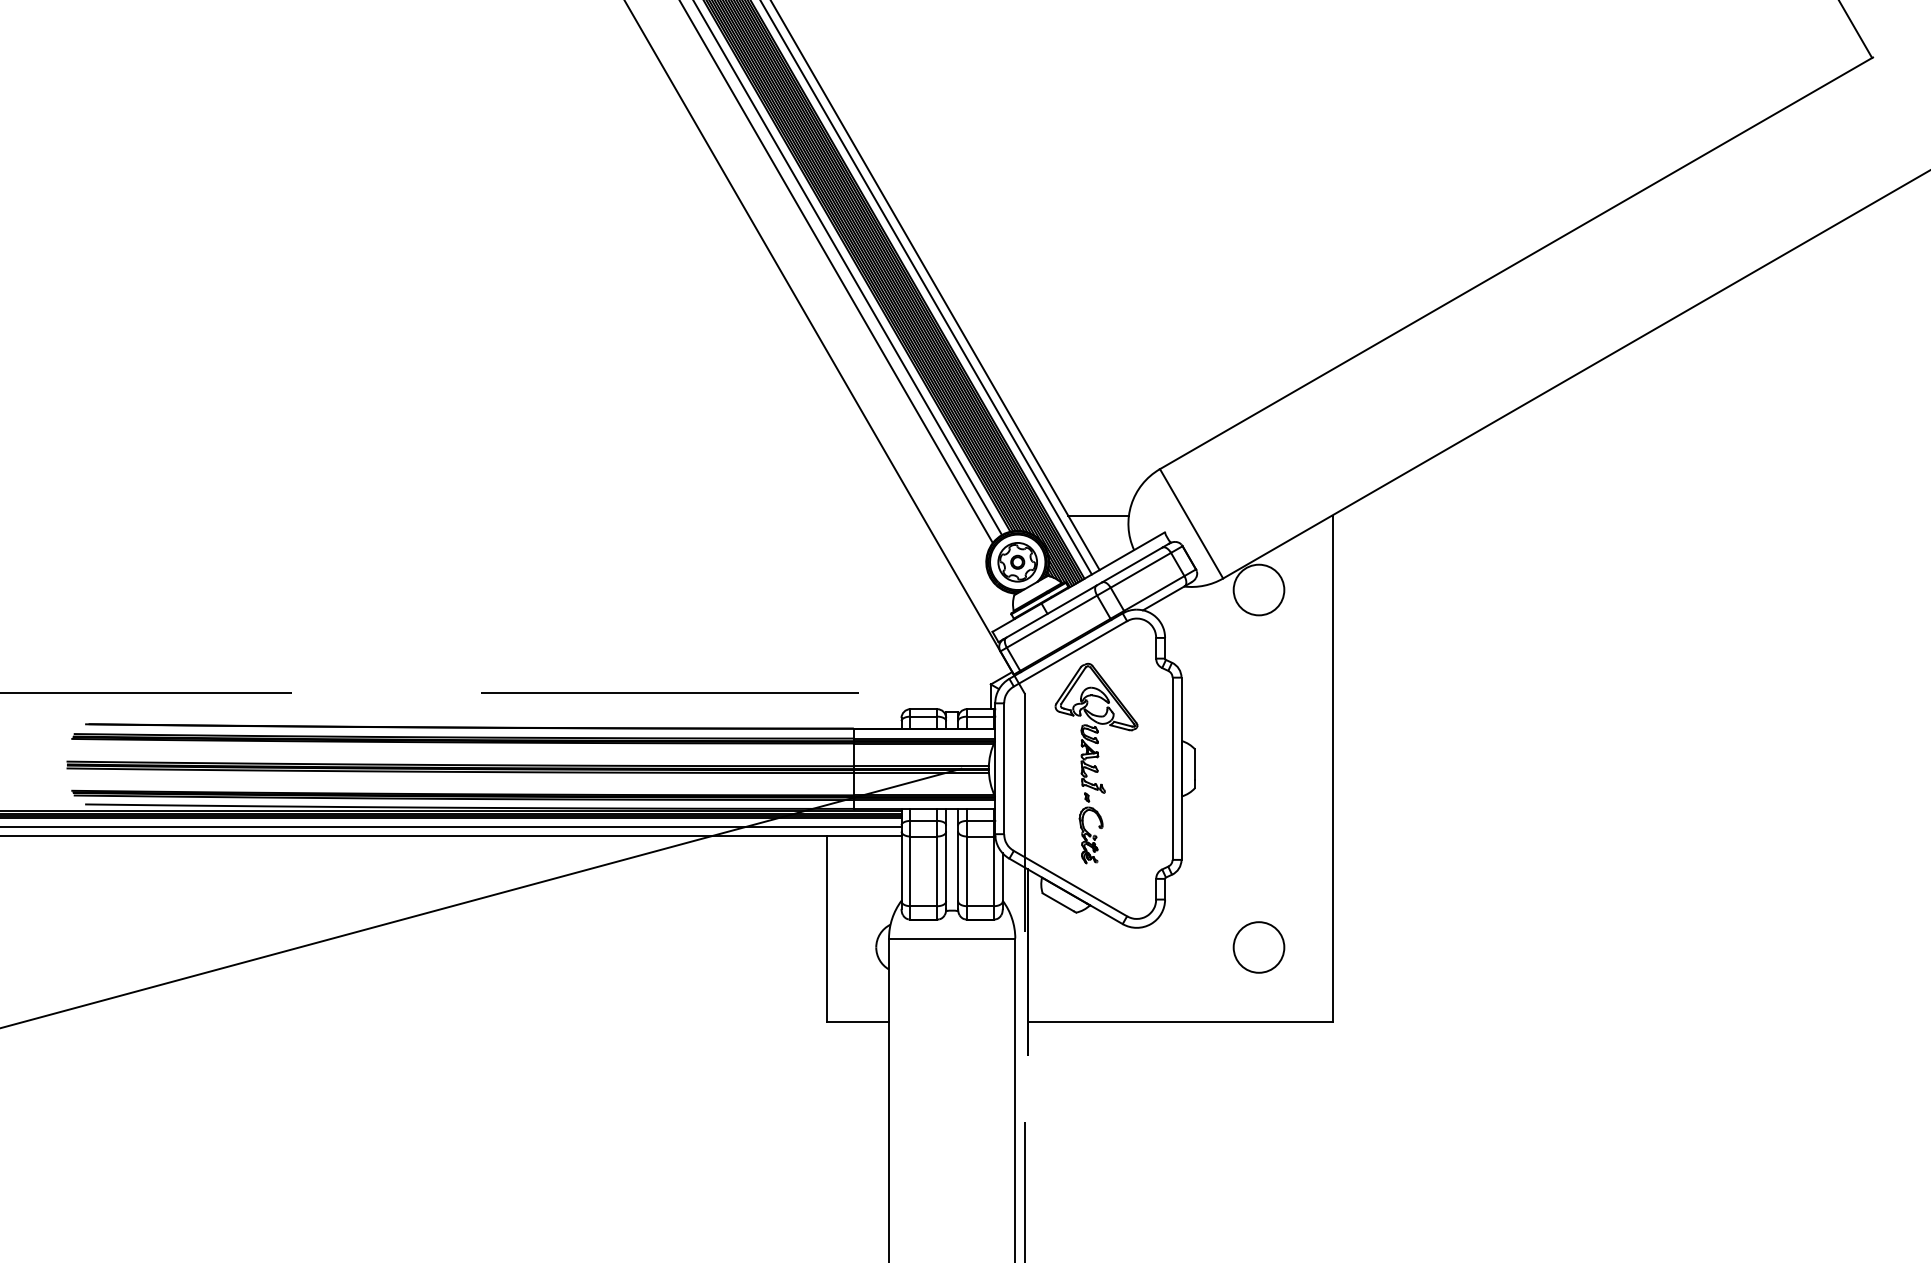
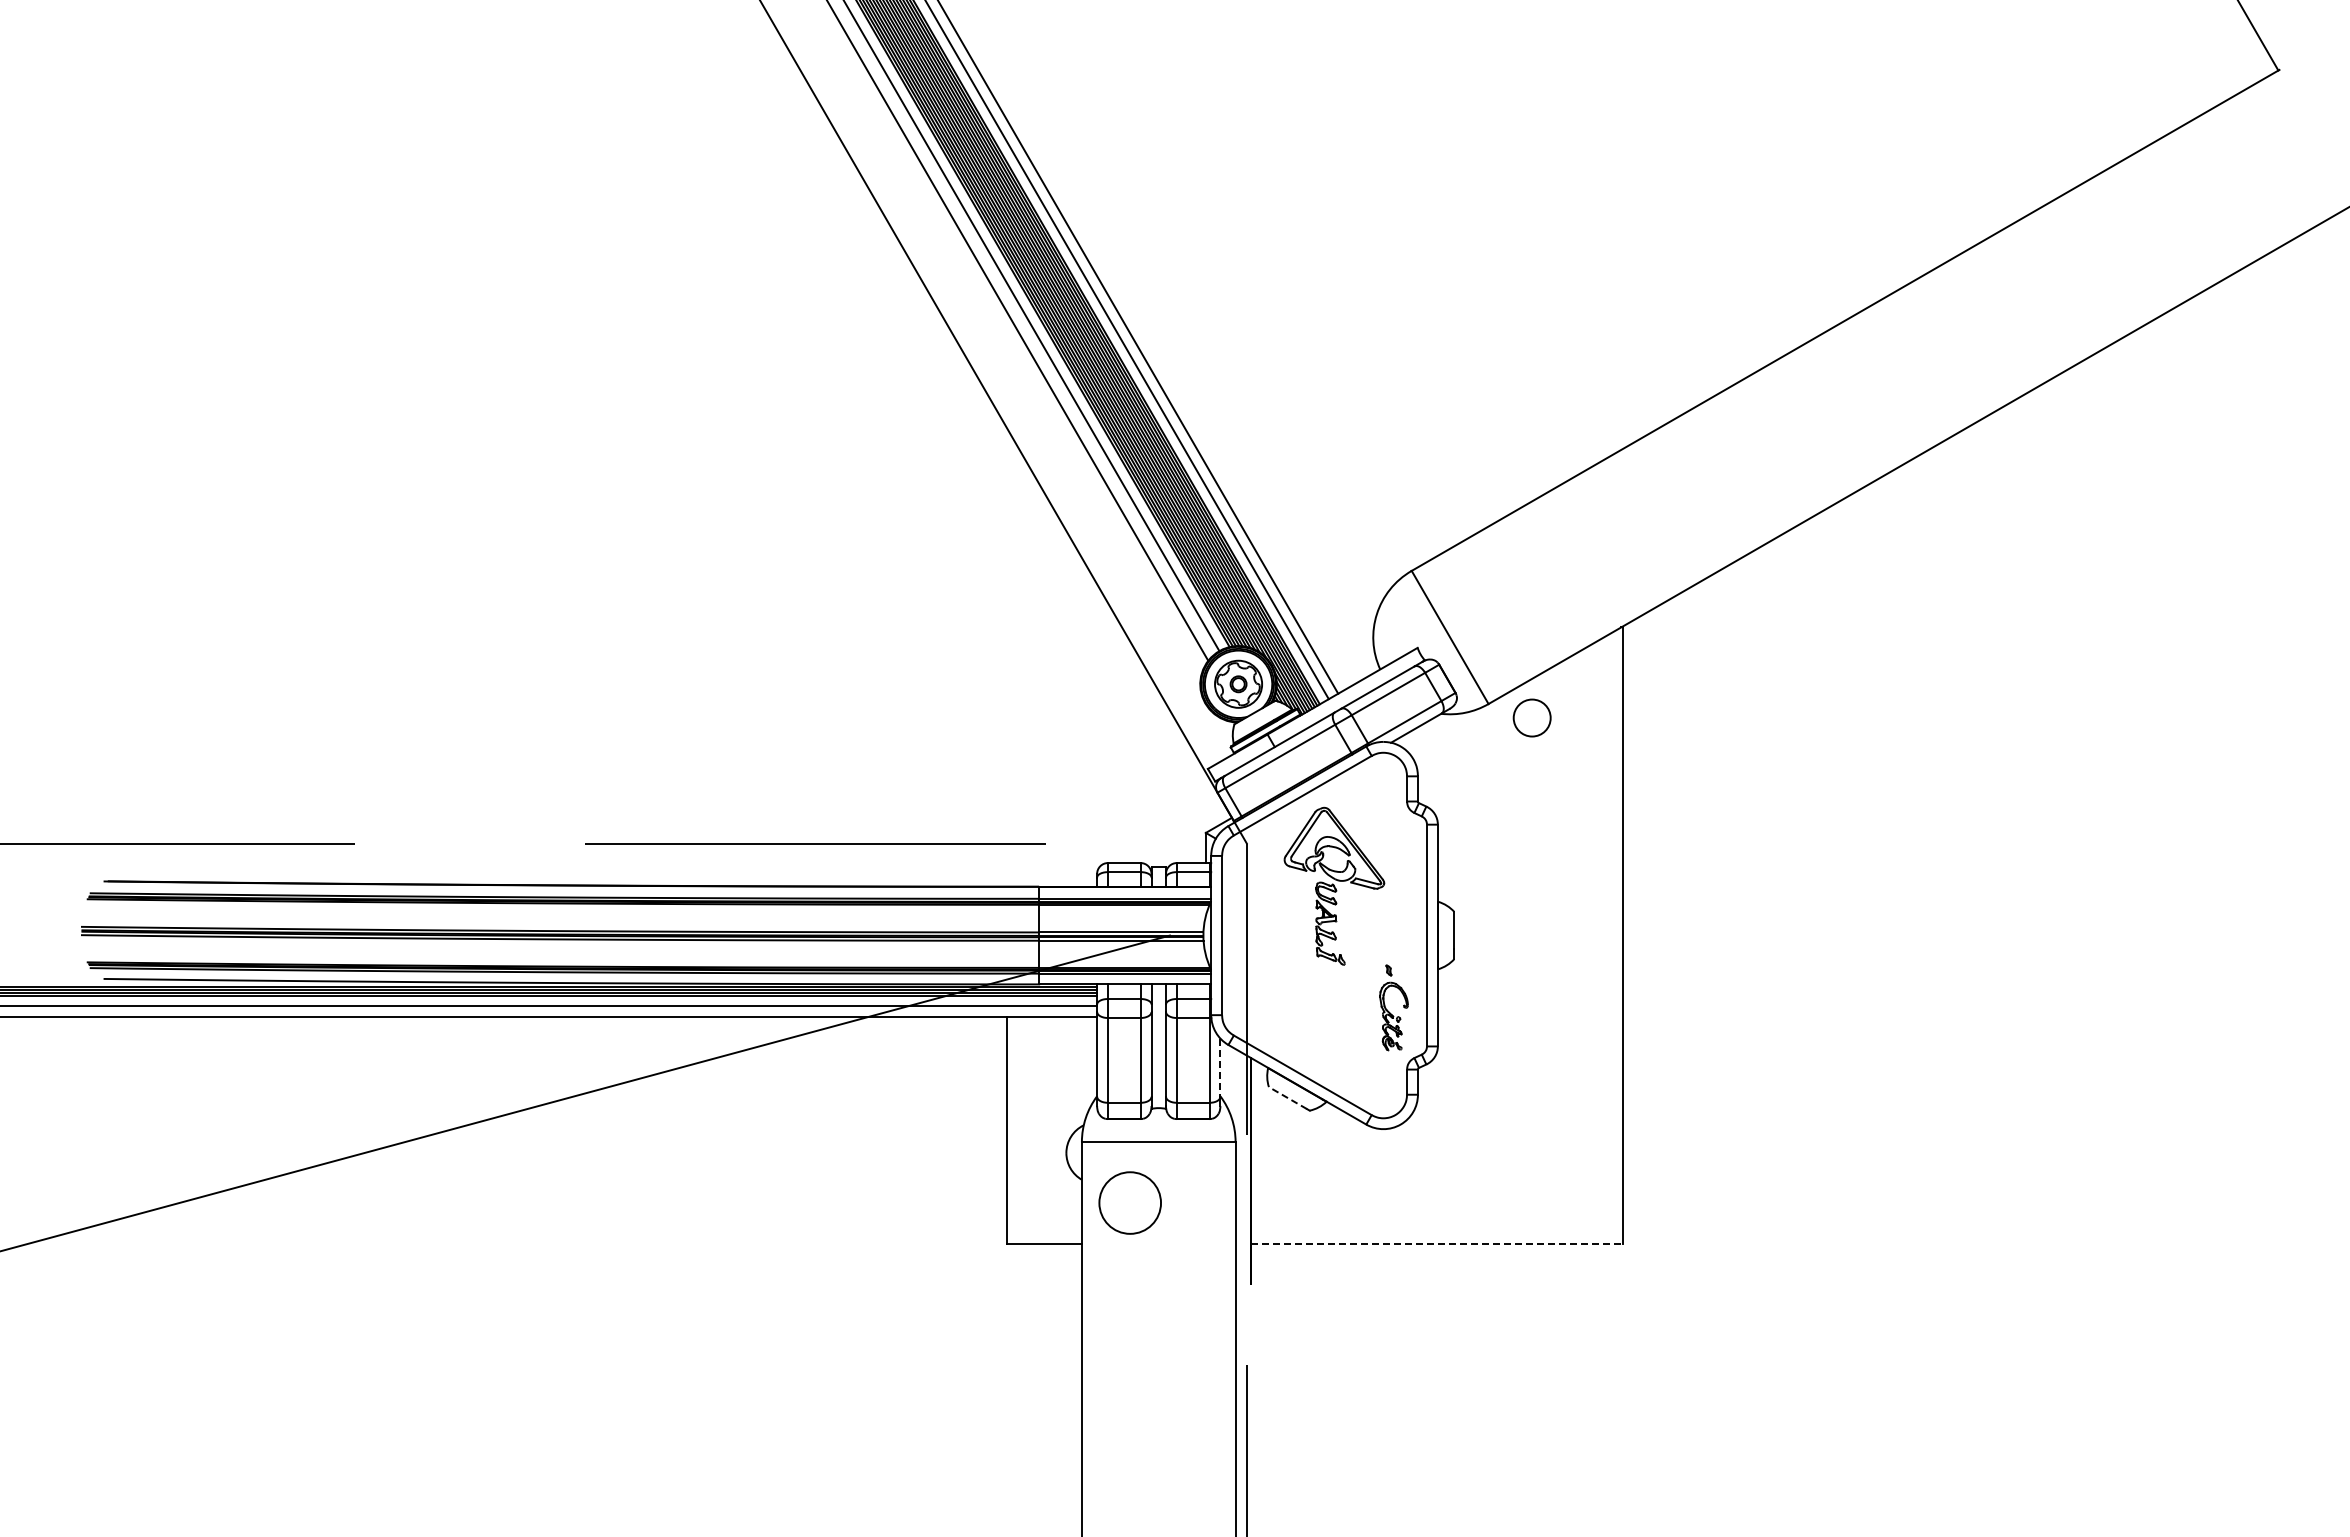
line: (1098, 515) -> (1336, 627), removed
circle: (1259, 589) -> (1532, 717), size x0.6
part: (1090, 827) -> (1393, 1007), moved
line: (1002, 878) -> (1220, 1068), solid -> dashed
line: (1057, 902) -> (1287, 1098), solid -> dashed
circle: (1258, 947) -> (1129, 1202), moved
line: (1181, 1021) -> (1437, 1243), solid -> dashed

